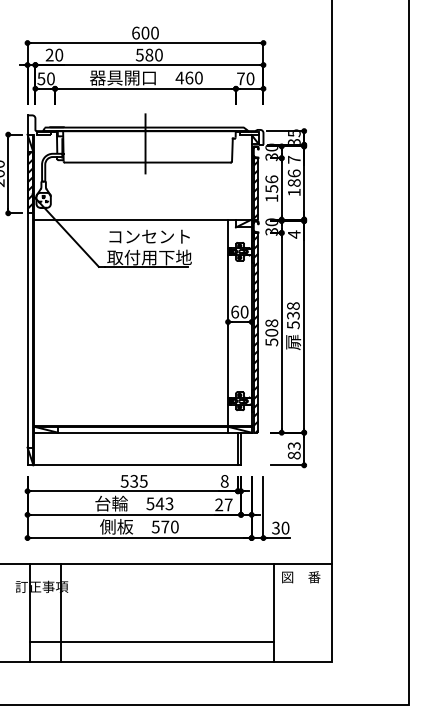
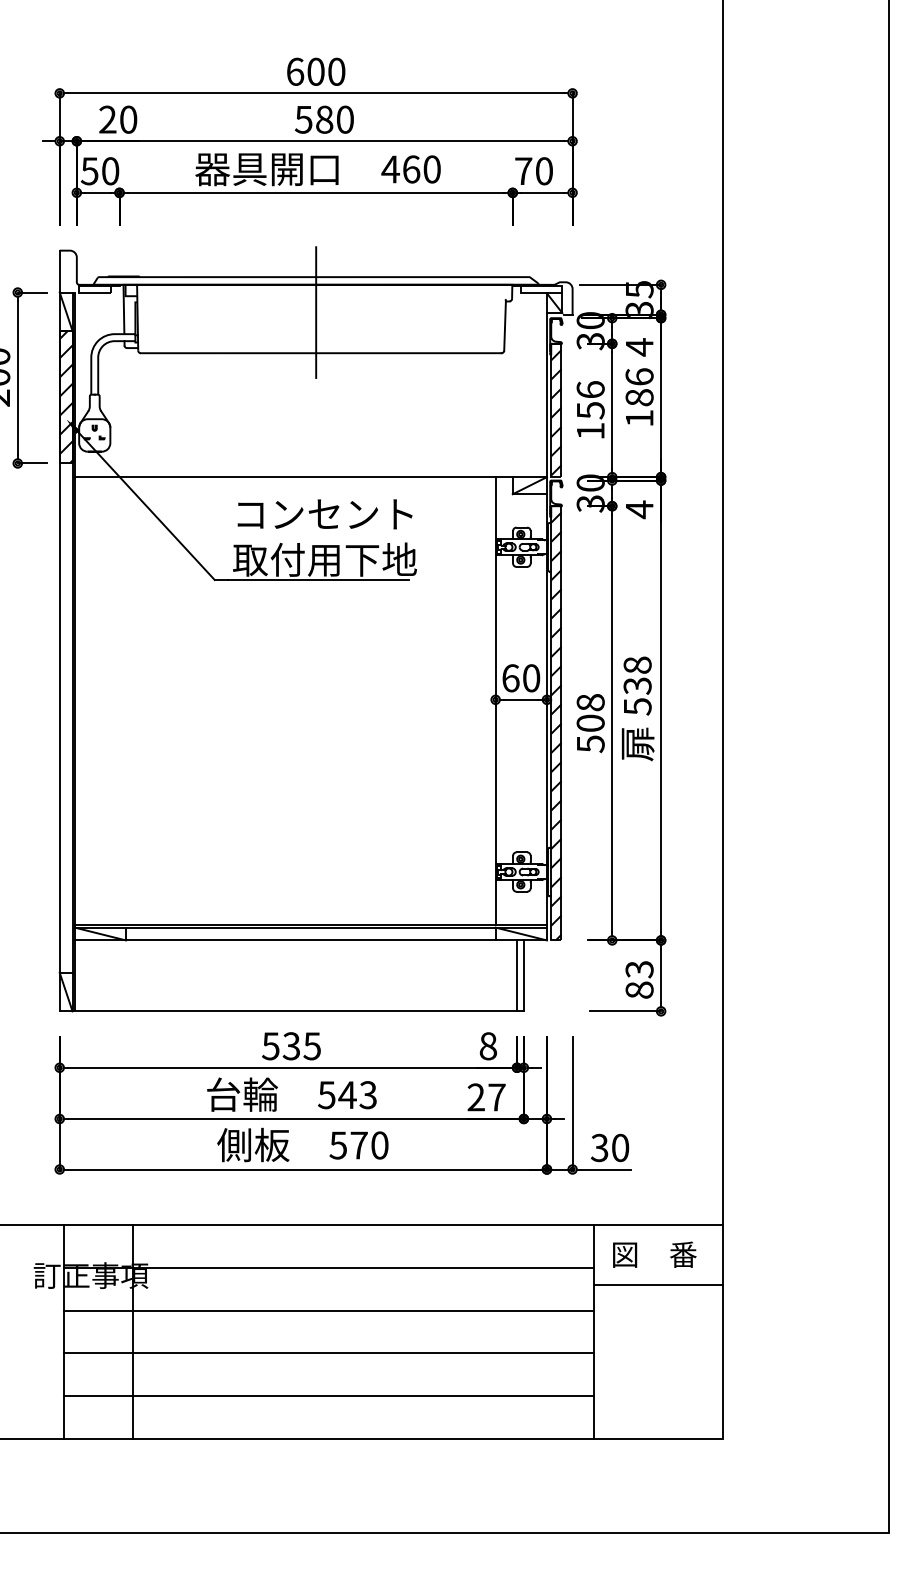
text: (294, 159) -> (640, 346), 7 -> 4
line: (151, 583) -> (329, 1268), added
line: (302, 591) -> (657, 1285), added
line: (151, 602) -> (329, 1309), added
line: (151, 622) -> (329, 1353), added

